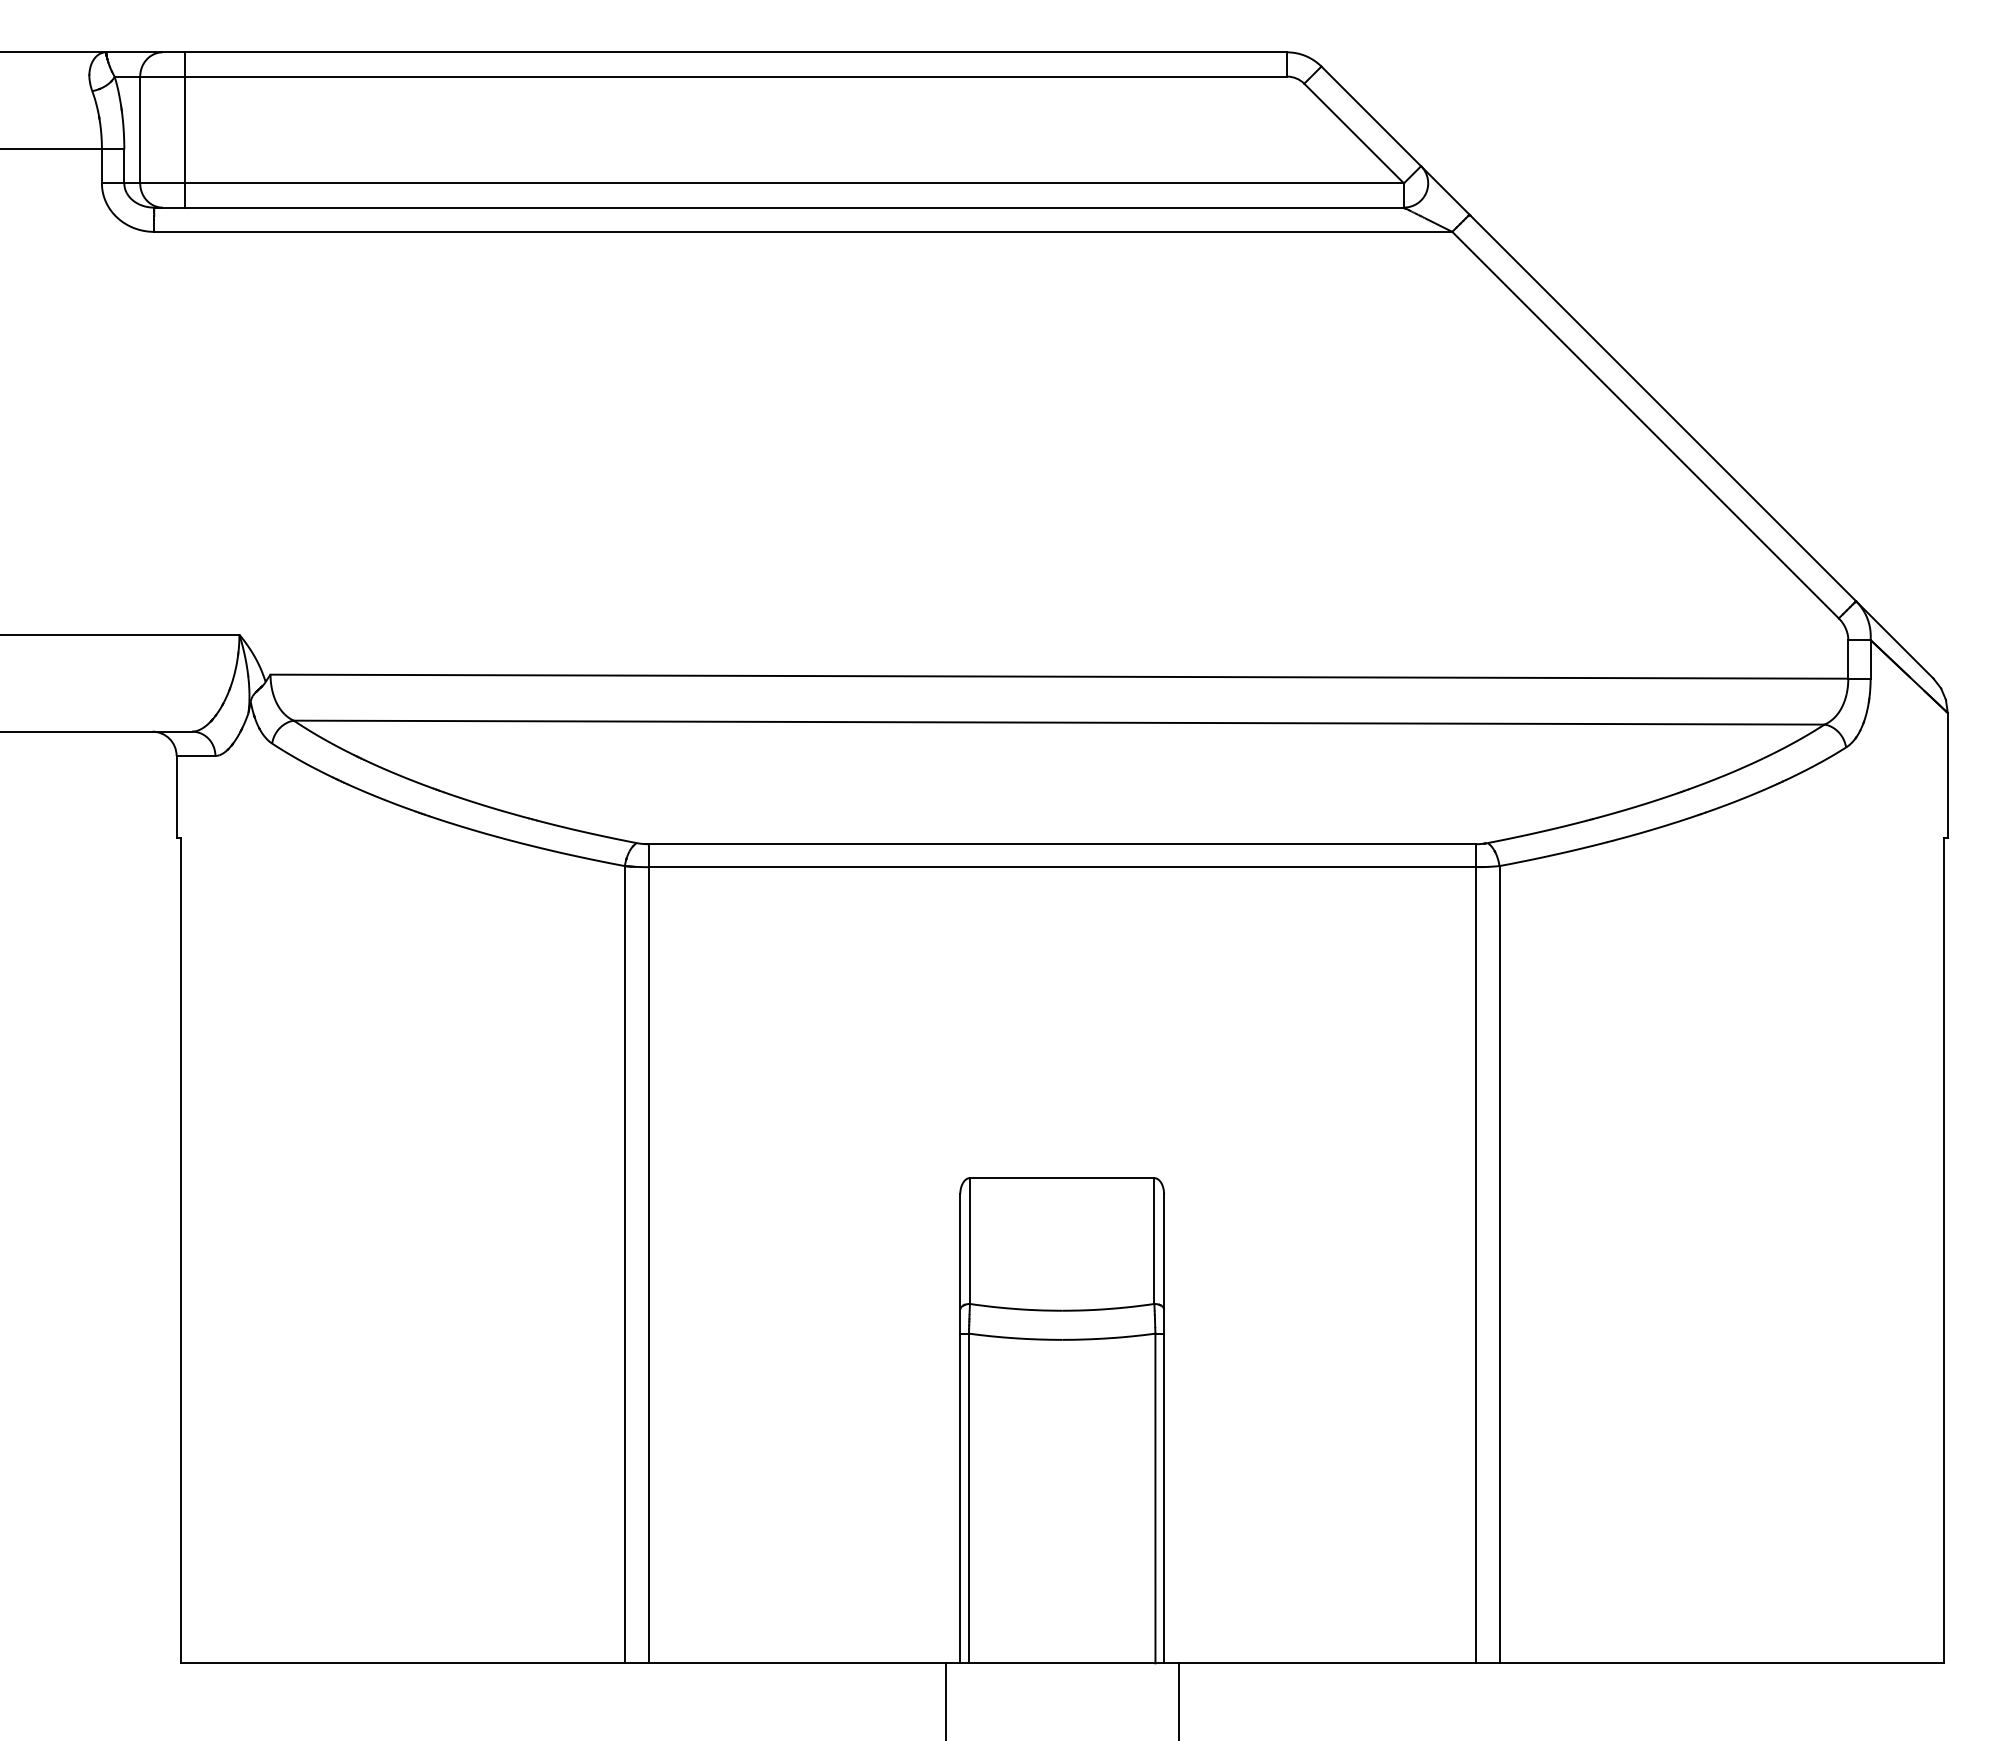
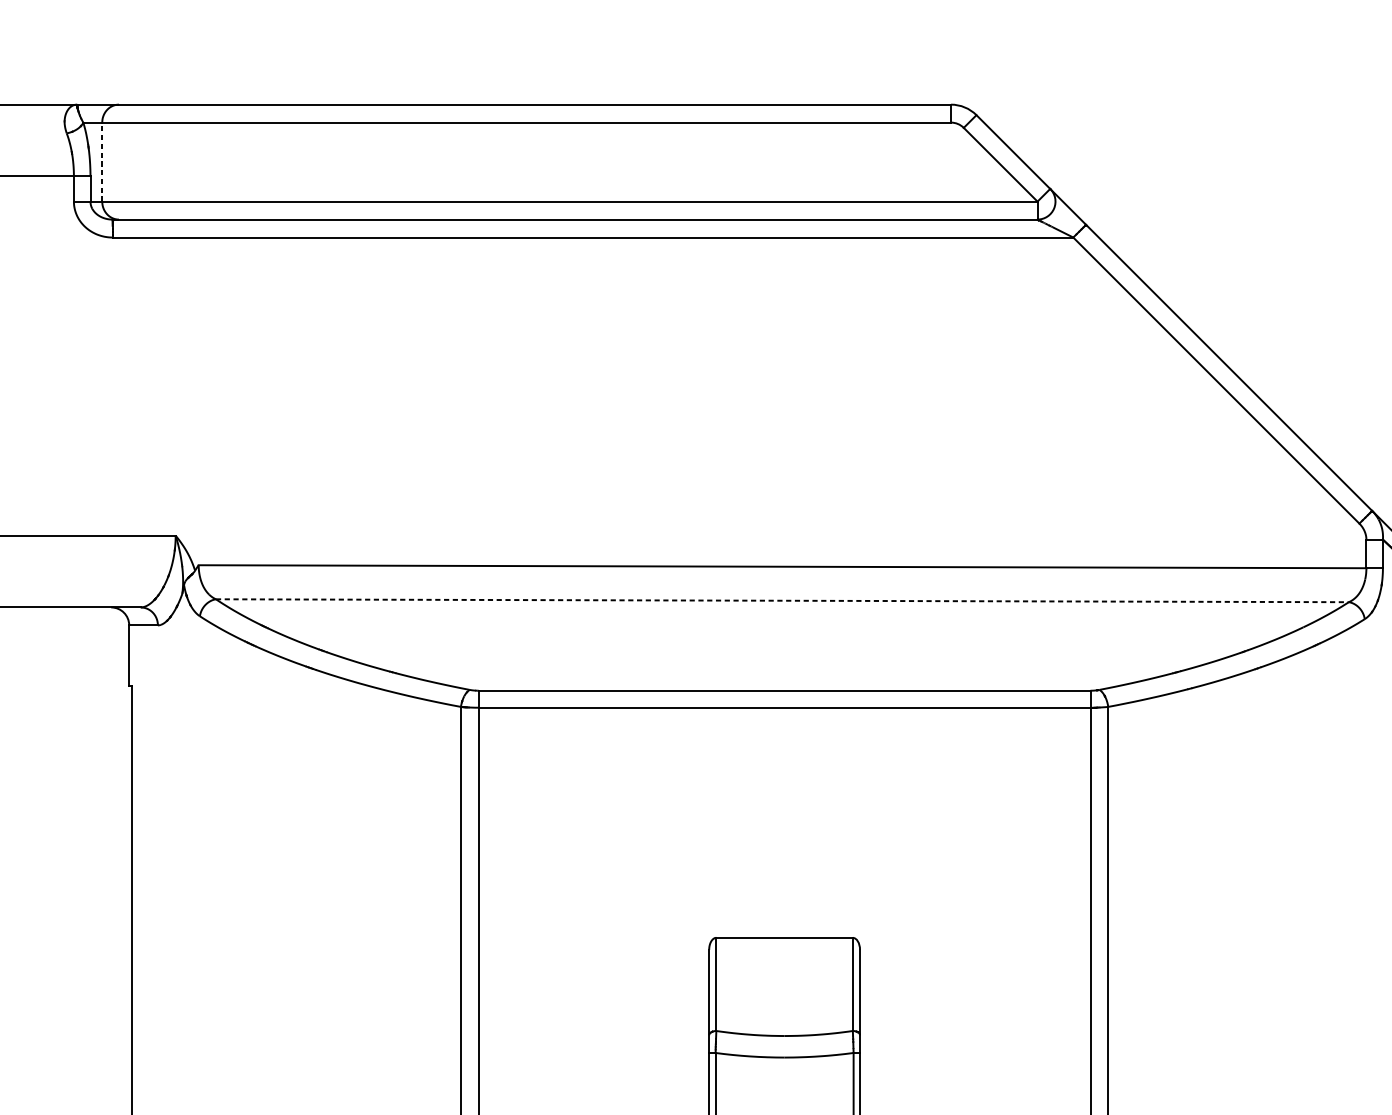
line: (140, 129) -> (102, 161), solid -> dashed
line: (185, 129) -> (135, 161), removed
line: (1059, 722) -> (782, 600), solid -> dashed

